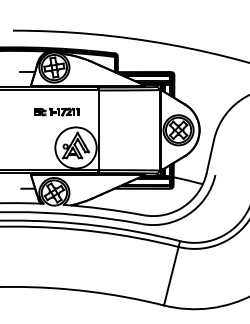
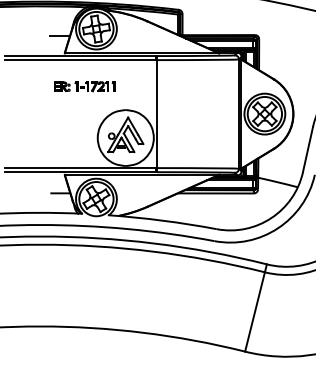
part: (56, 111) -> (84, 85), moved

